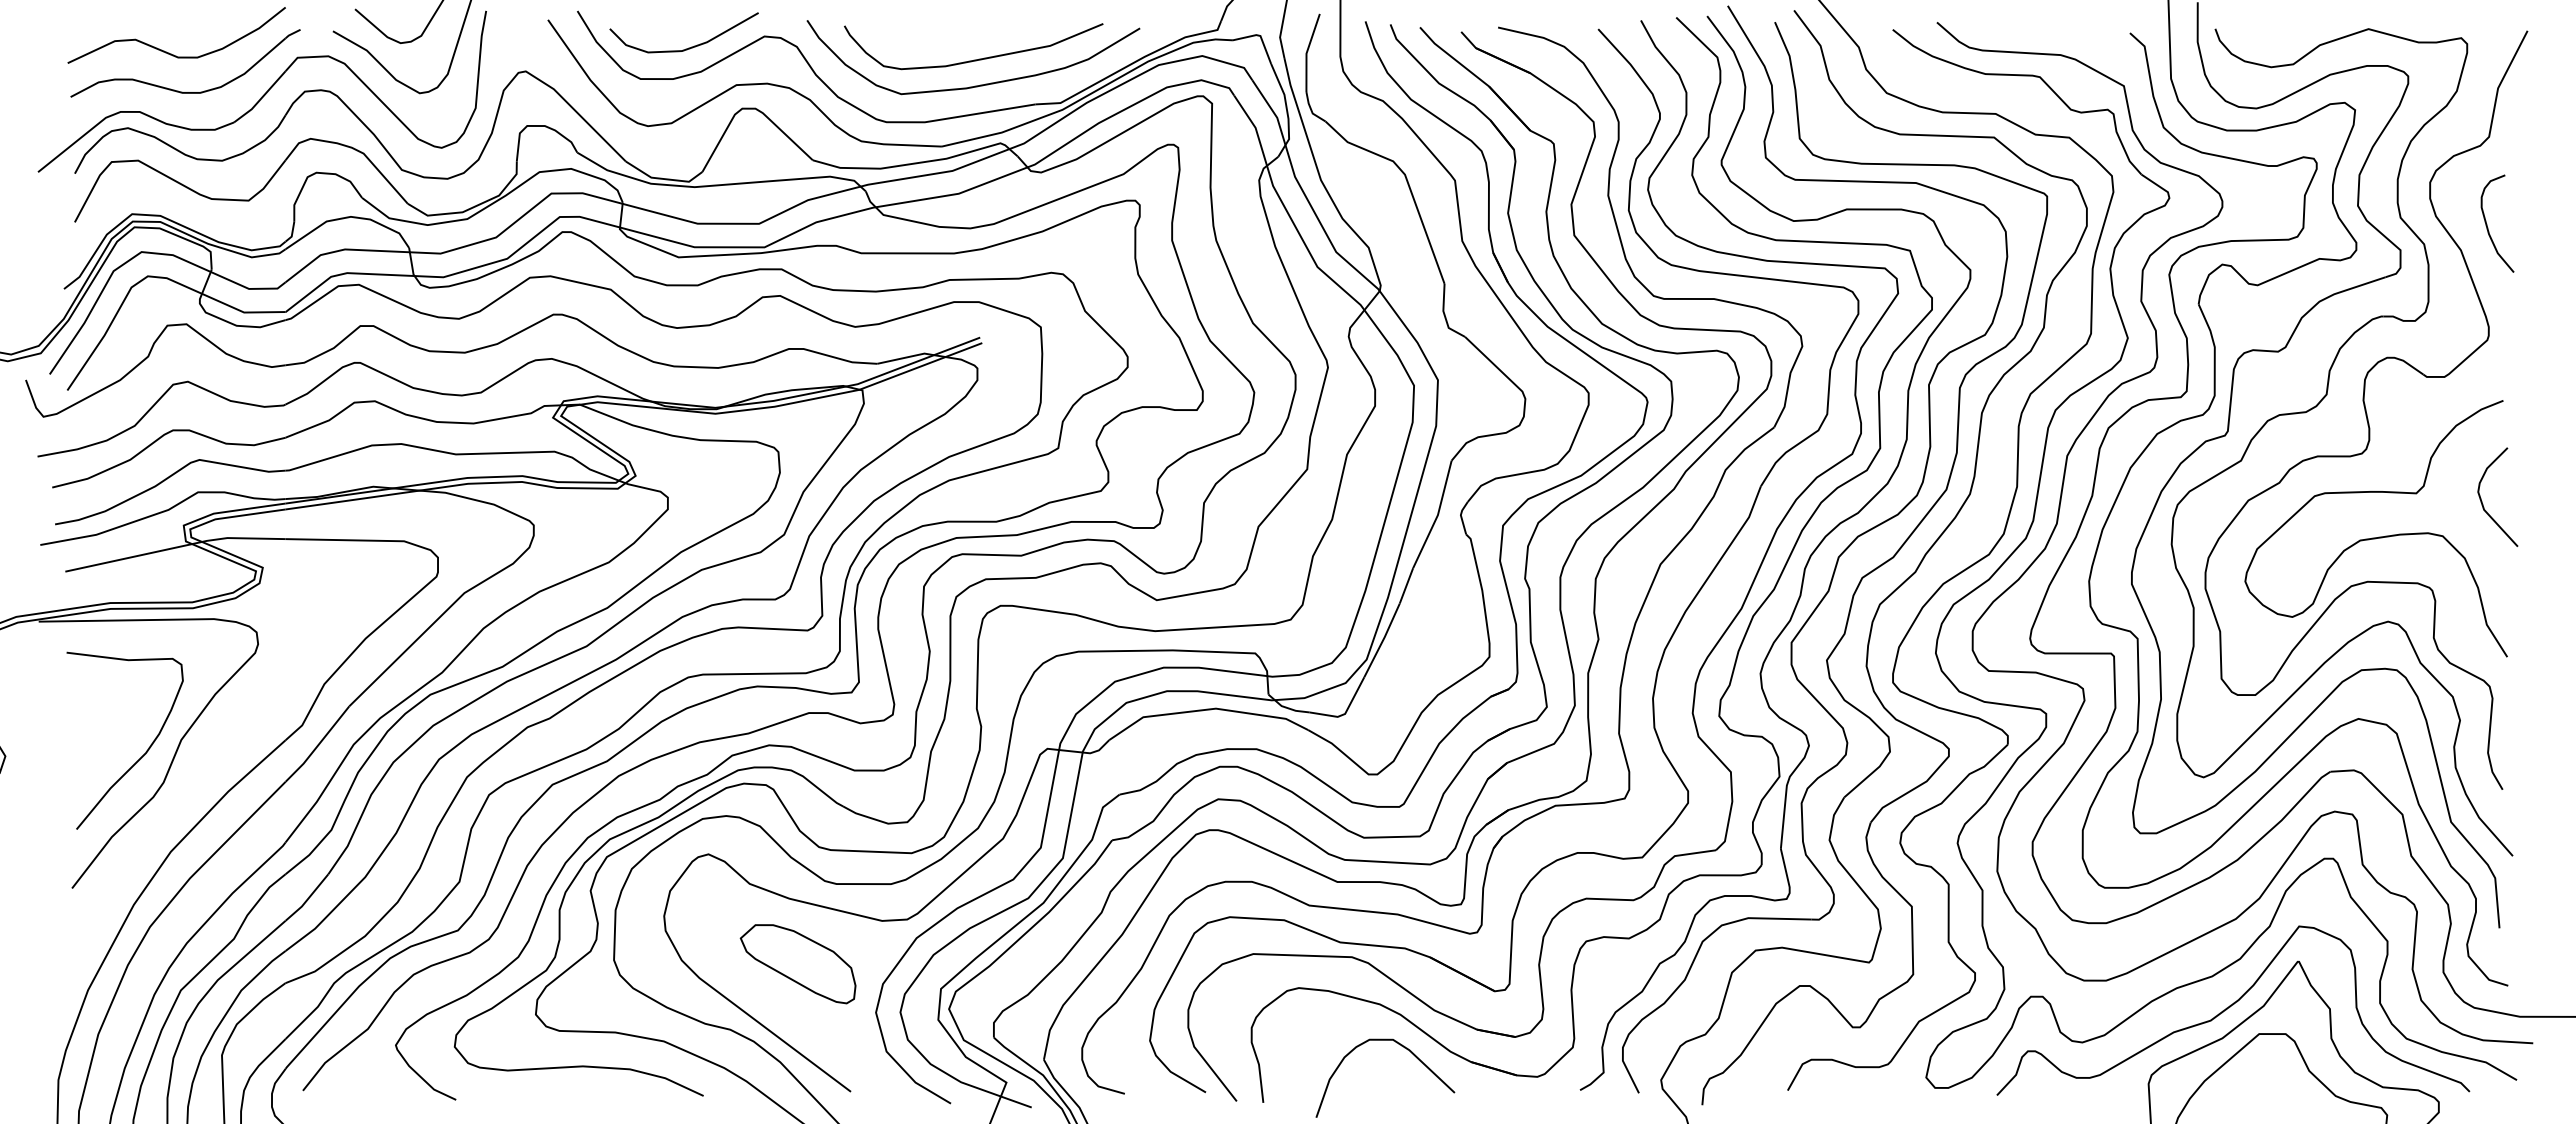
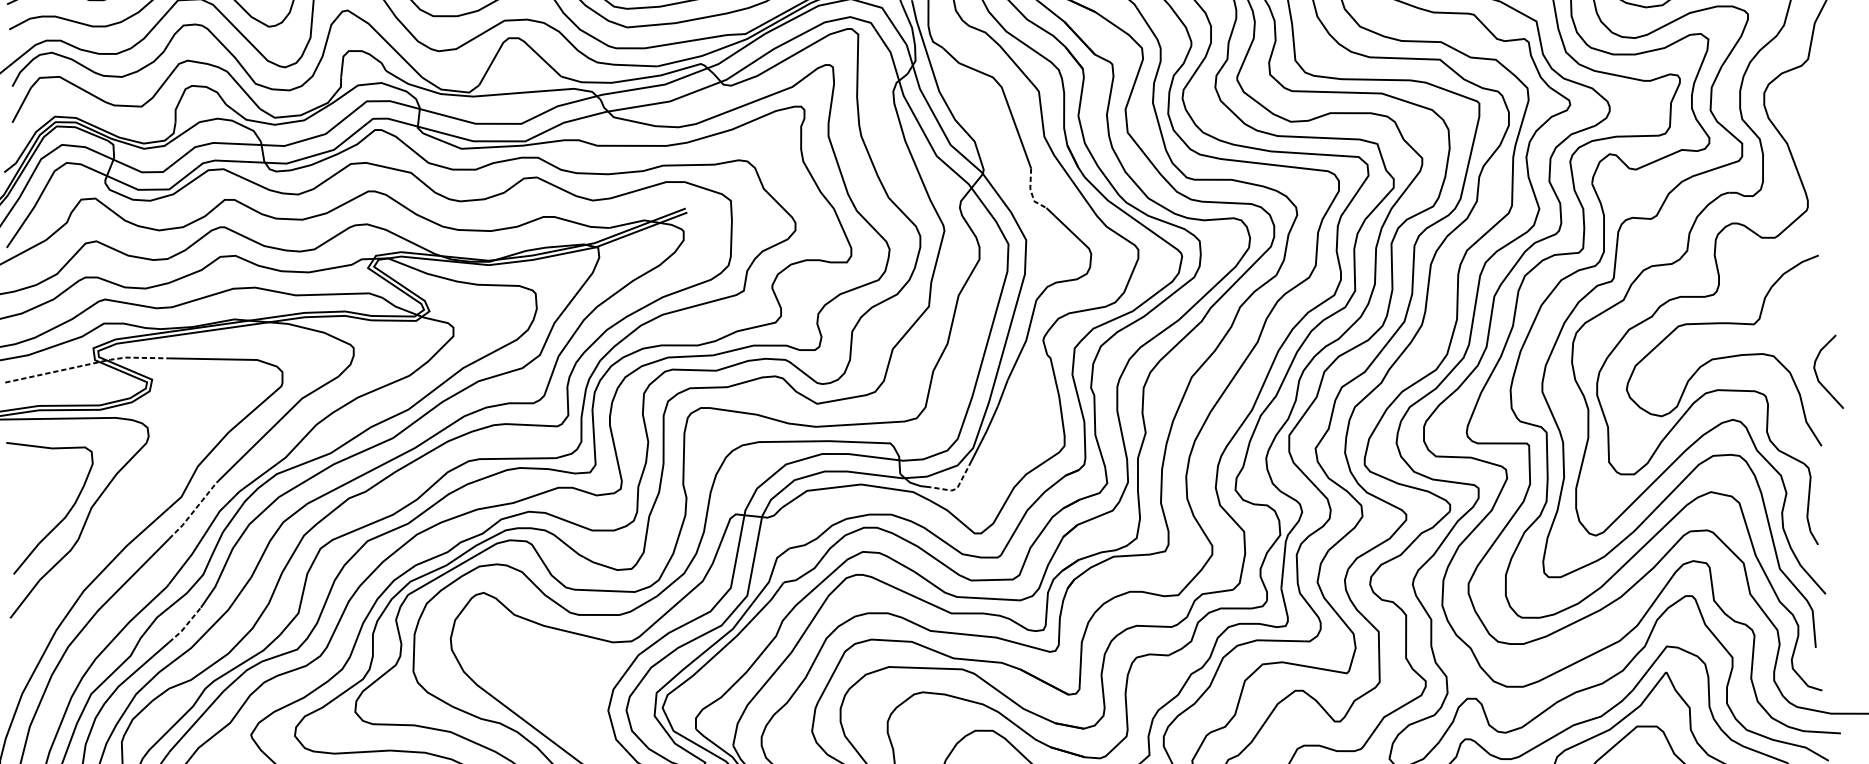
curve: (2488, 227) -> (1807, 126), removed
line: (1444, 315) -> (1031, 192), solid -> dashed
curve: (2482, 501) -> (1817, 375), moved
line: (176, 547) -> (87, 364), solid -> dashed
line: (1345, 713) -> (957, 488), solid -> dashed
line: (318, 745) -> (193, 511), solid -> dashed
line: (308, 898) -> (186, 625), solid -> dashed
part: (797, 964) -> (549, 674), removed

